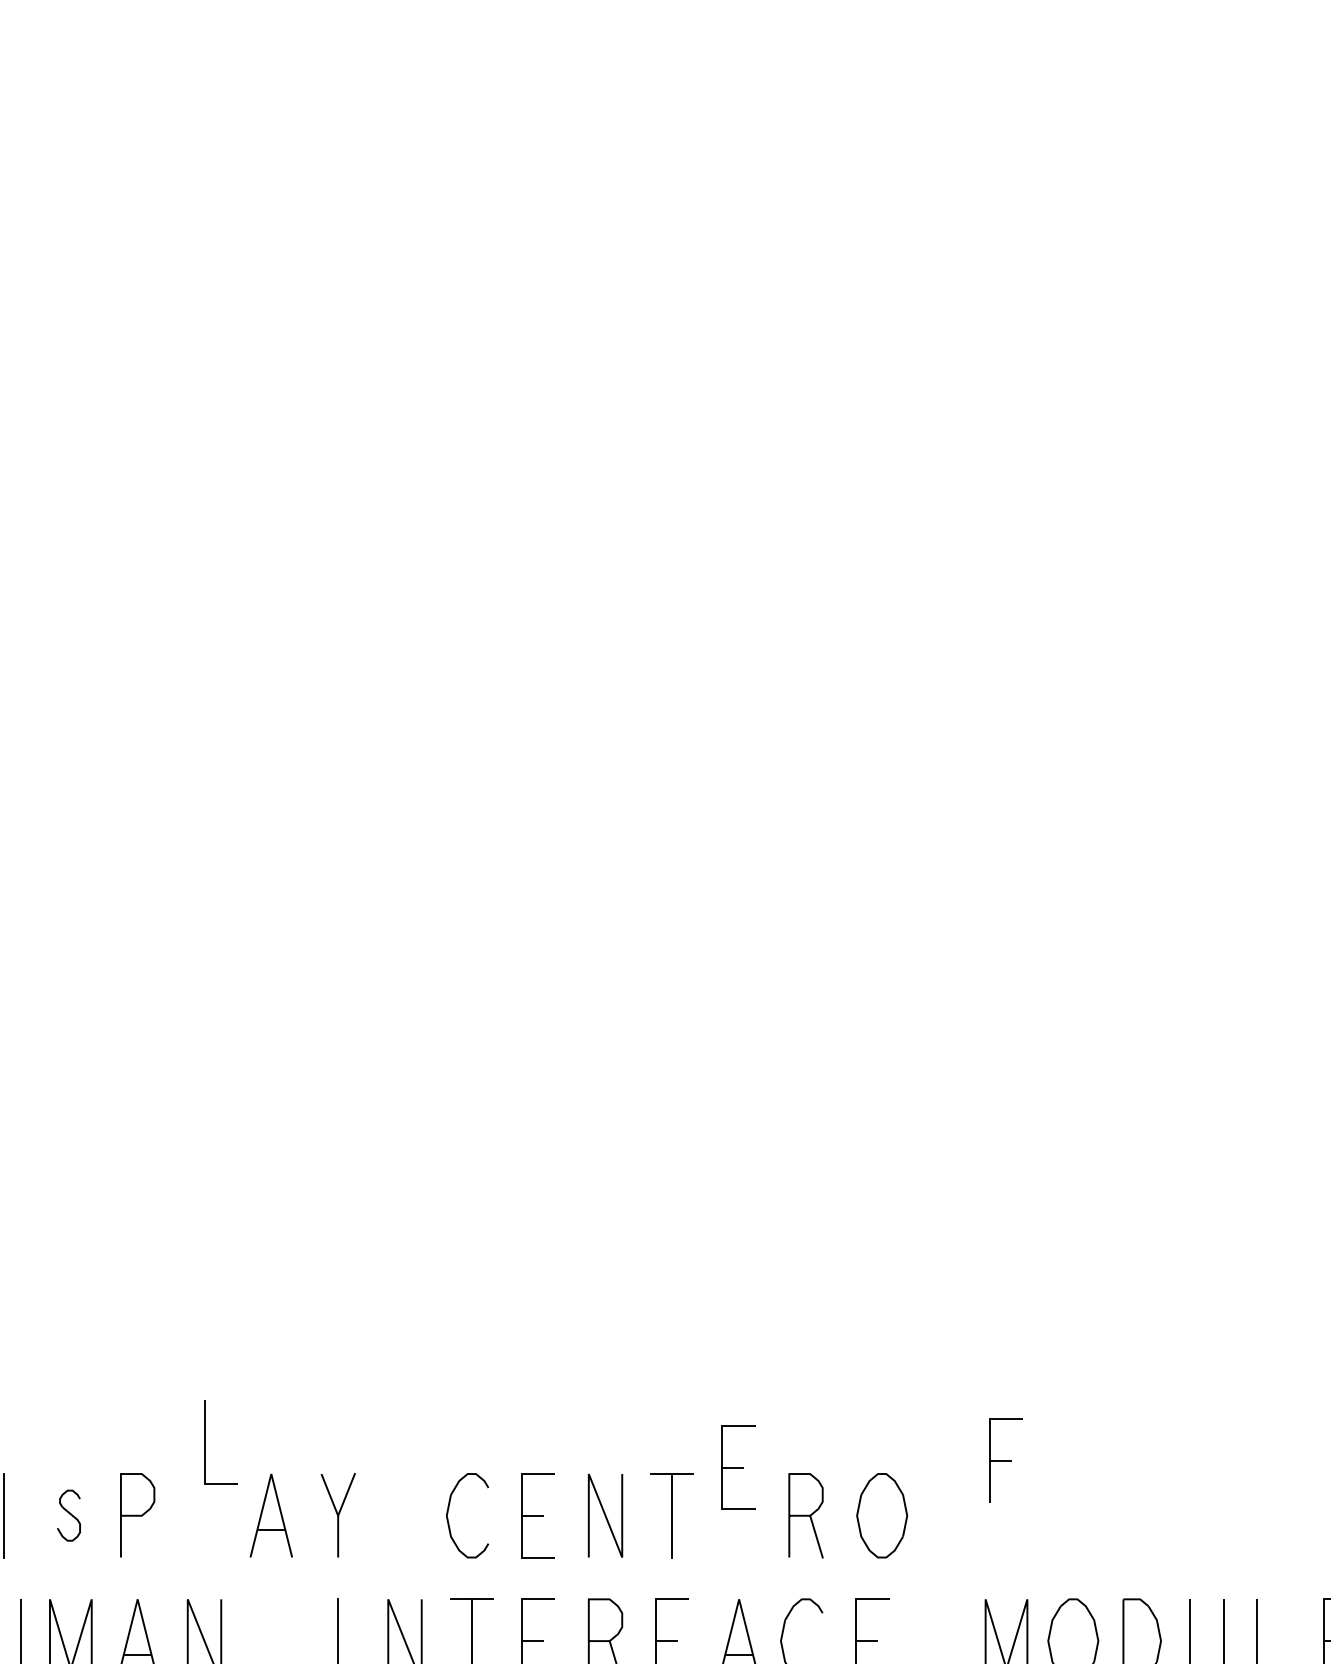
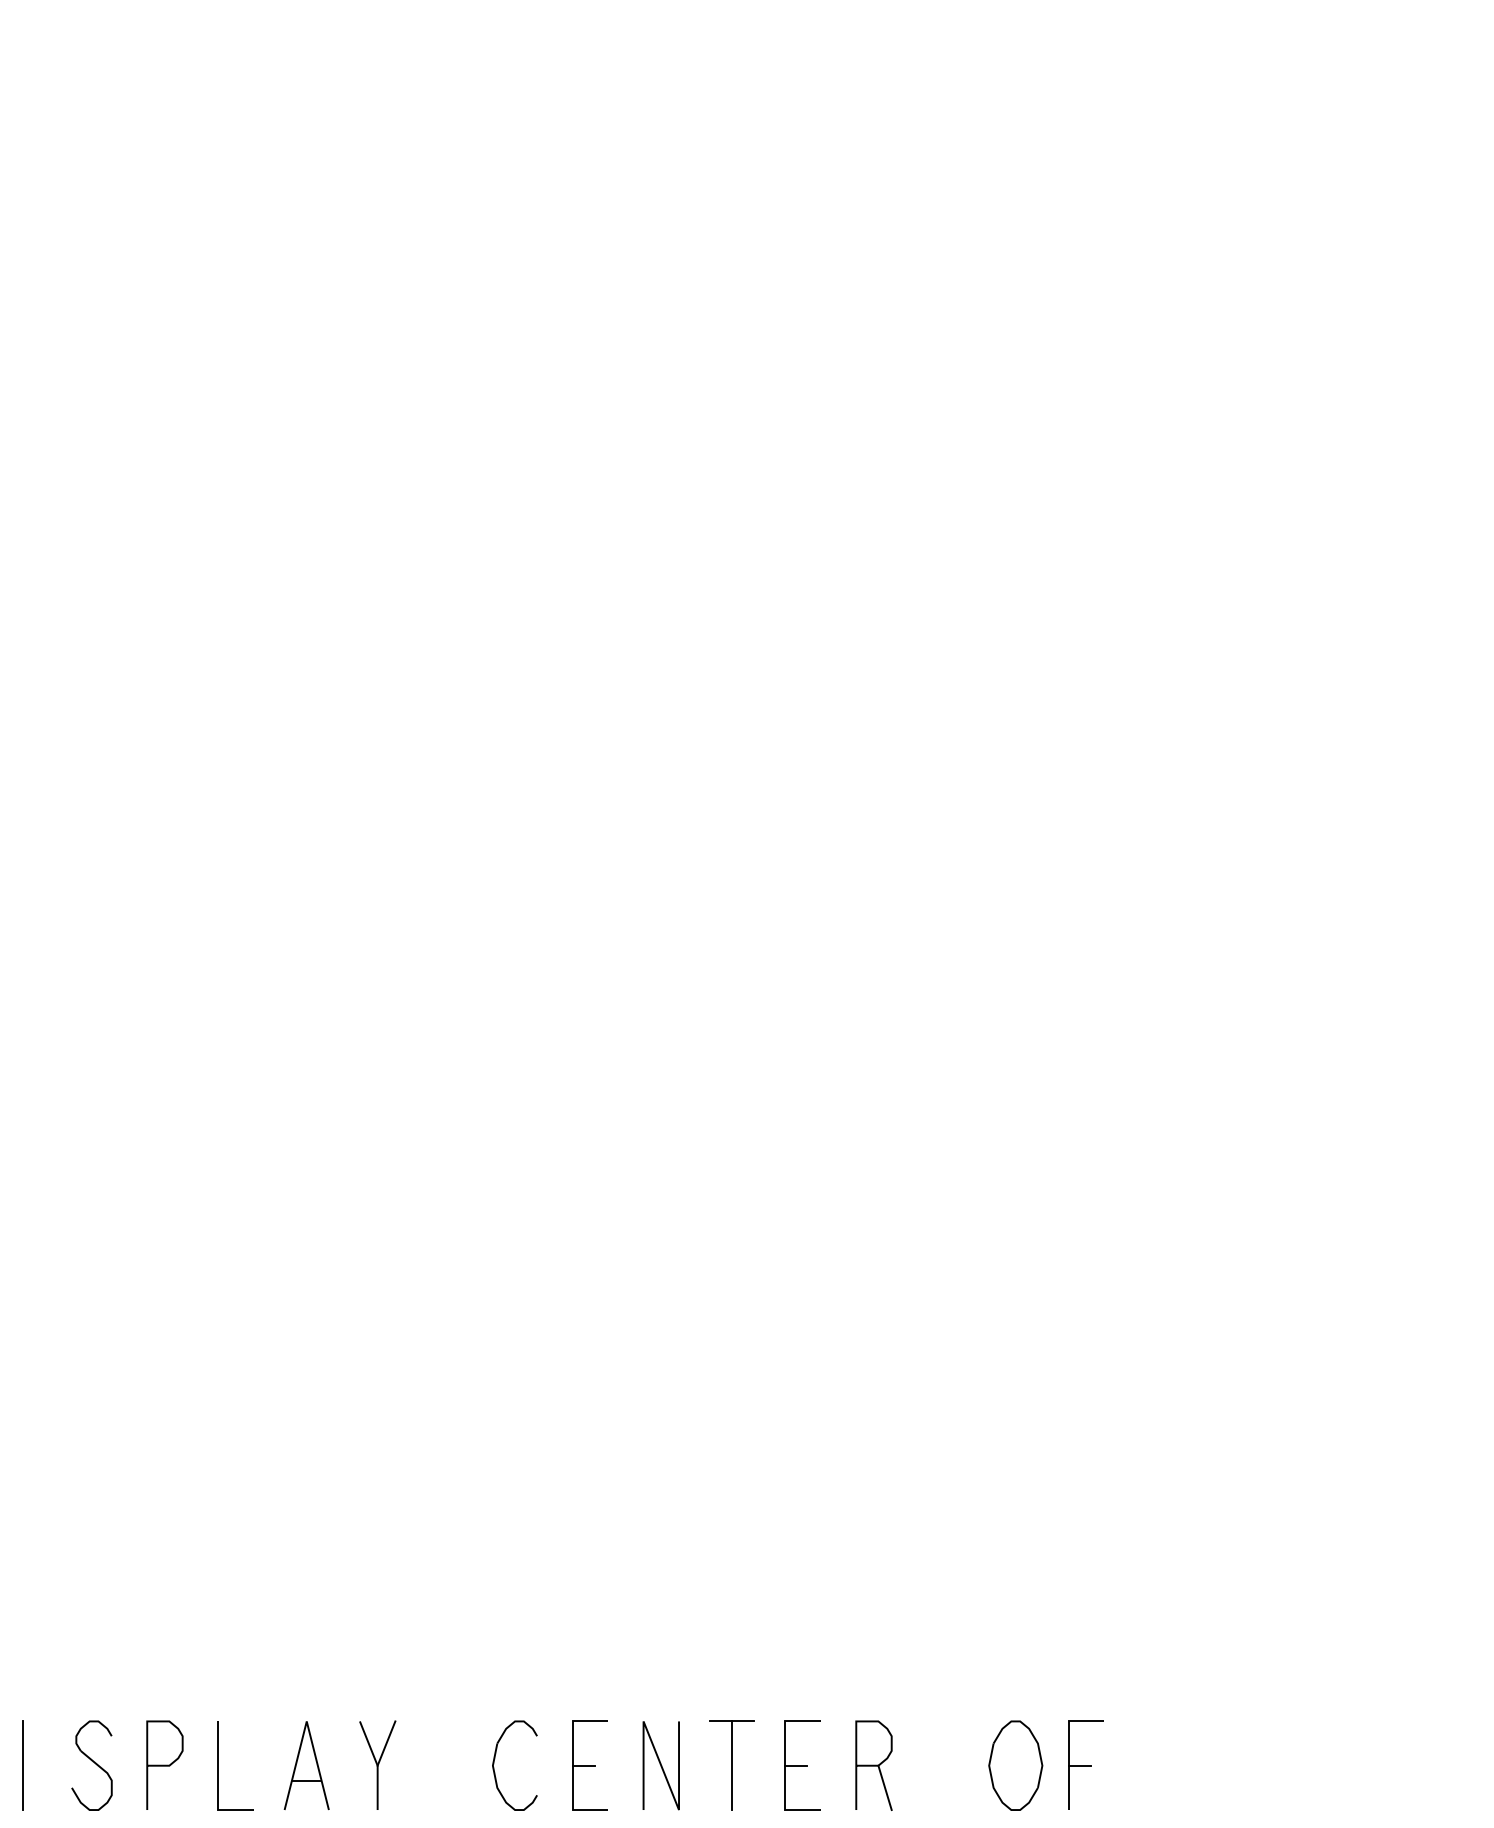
line: (205, 1442) -> (218, 1765), moved
part: (1005, 1459) -> (1085, 1764), moved
part: (738, 1467) -> (802, 1765), moved
part: (68, 1515) -> (91, 1765), size x1.67
part: (881, 1515) -> (1015, 1765), moved

